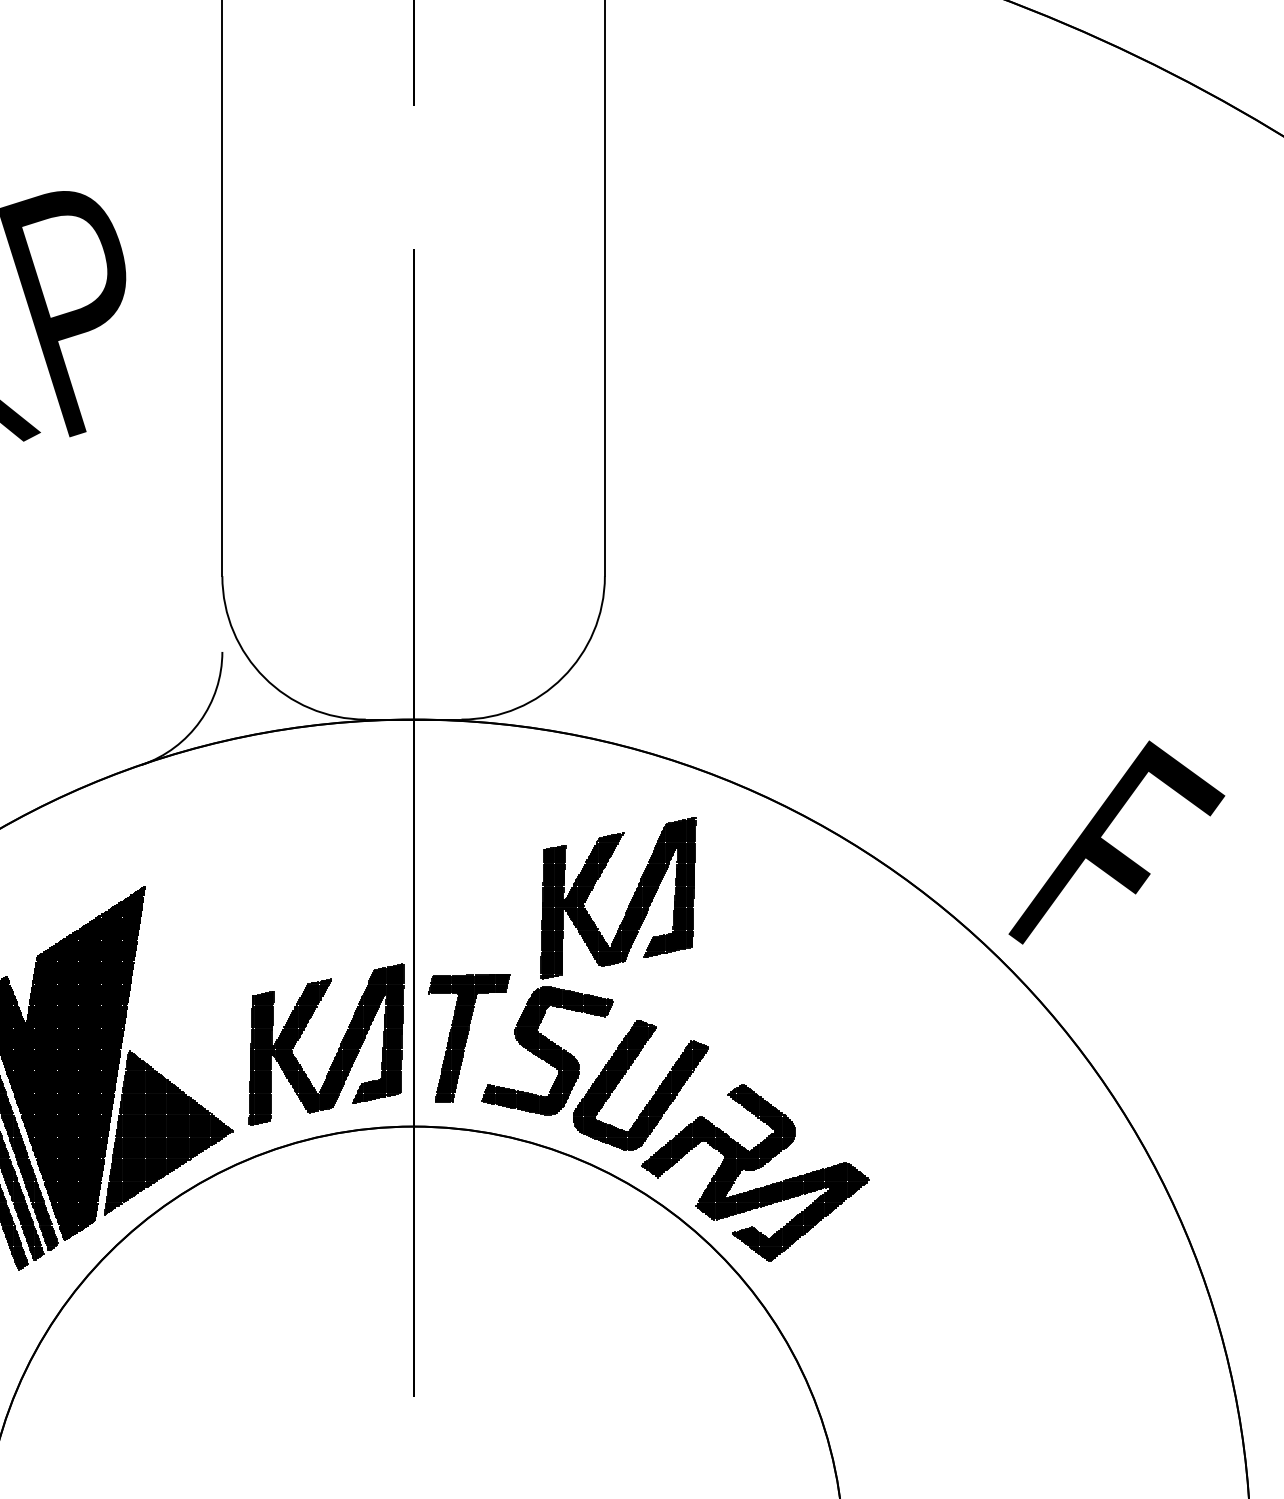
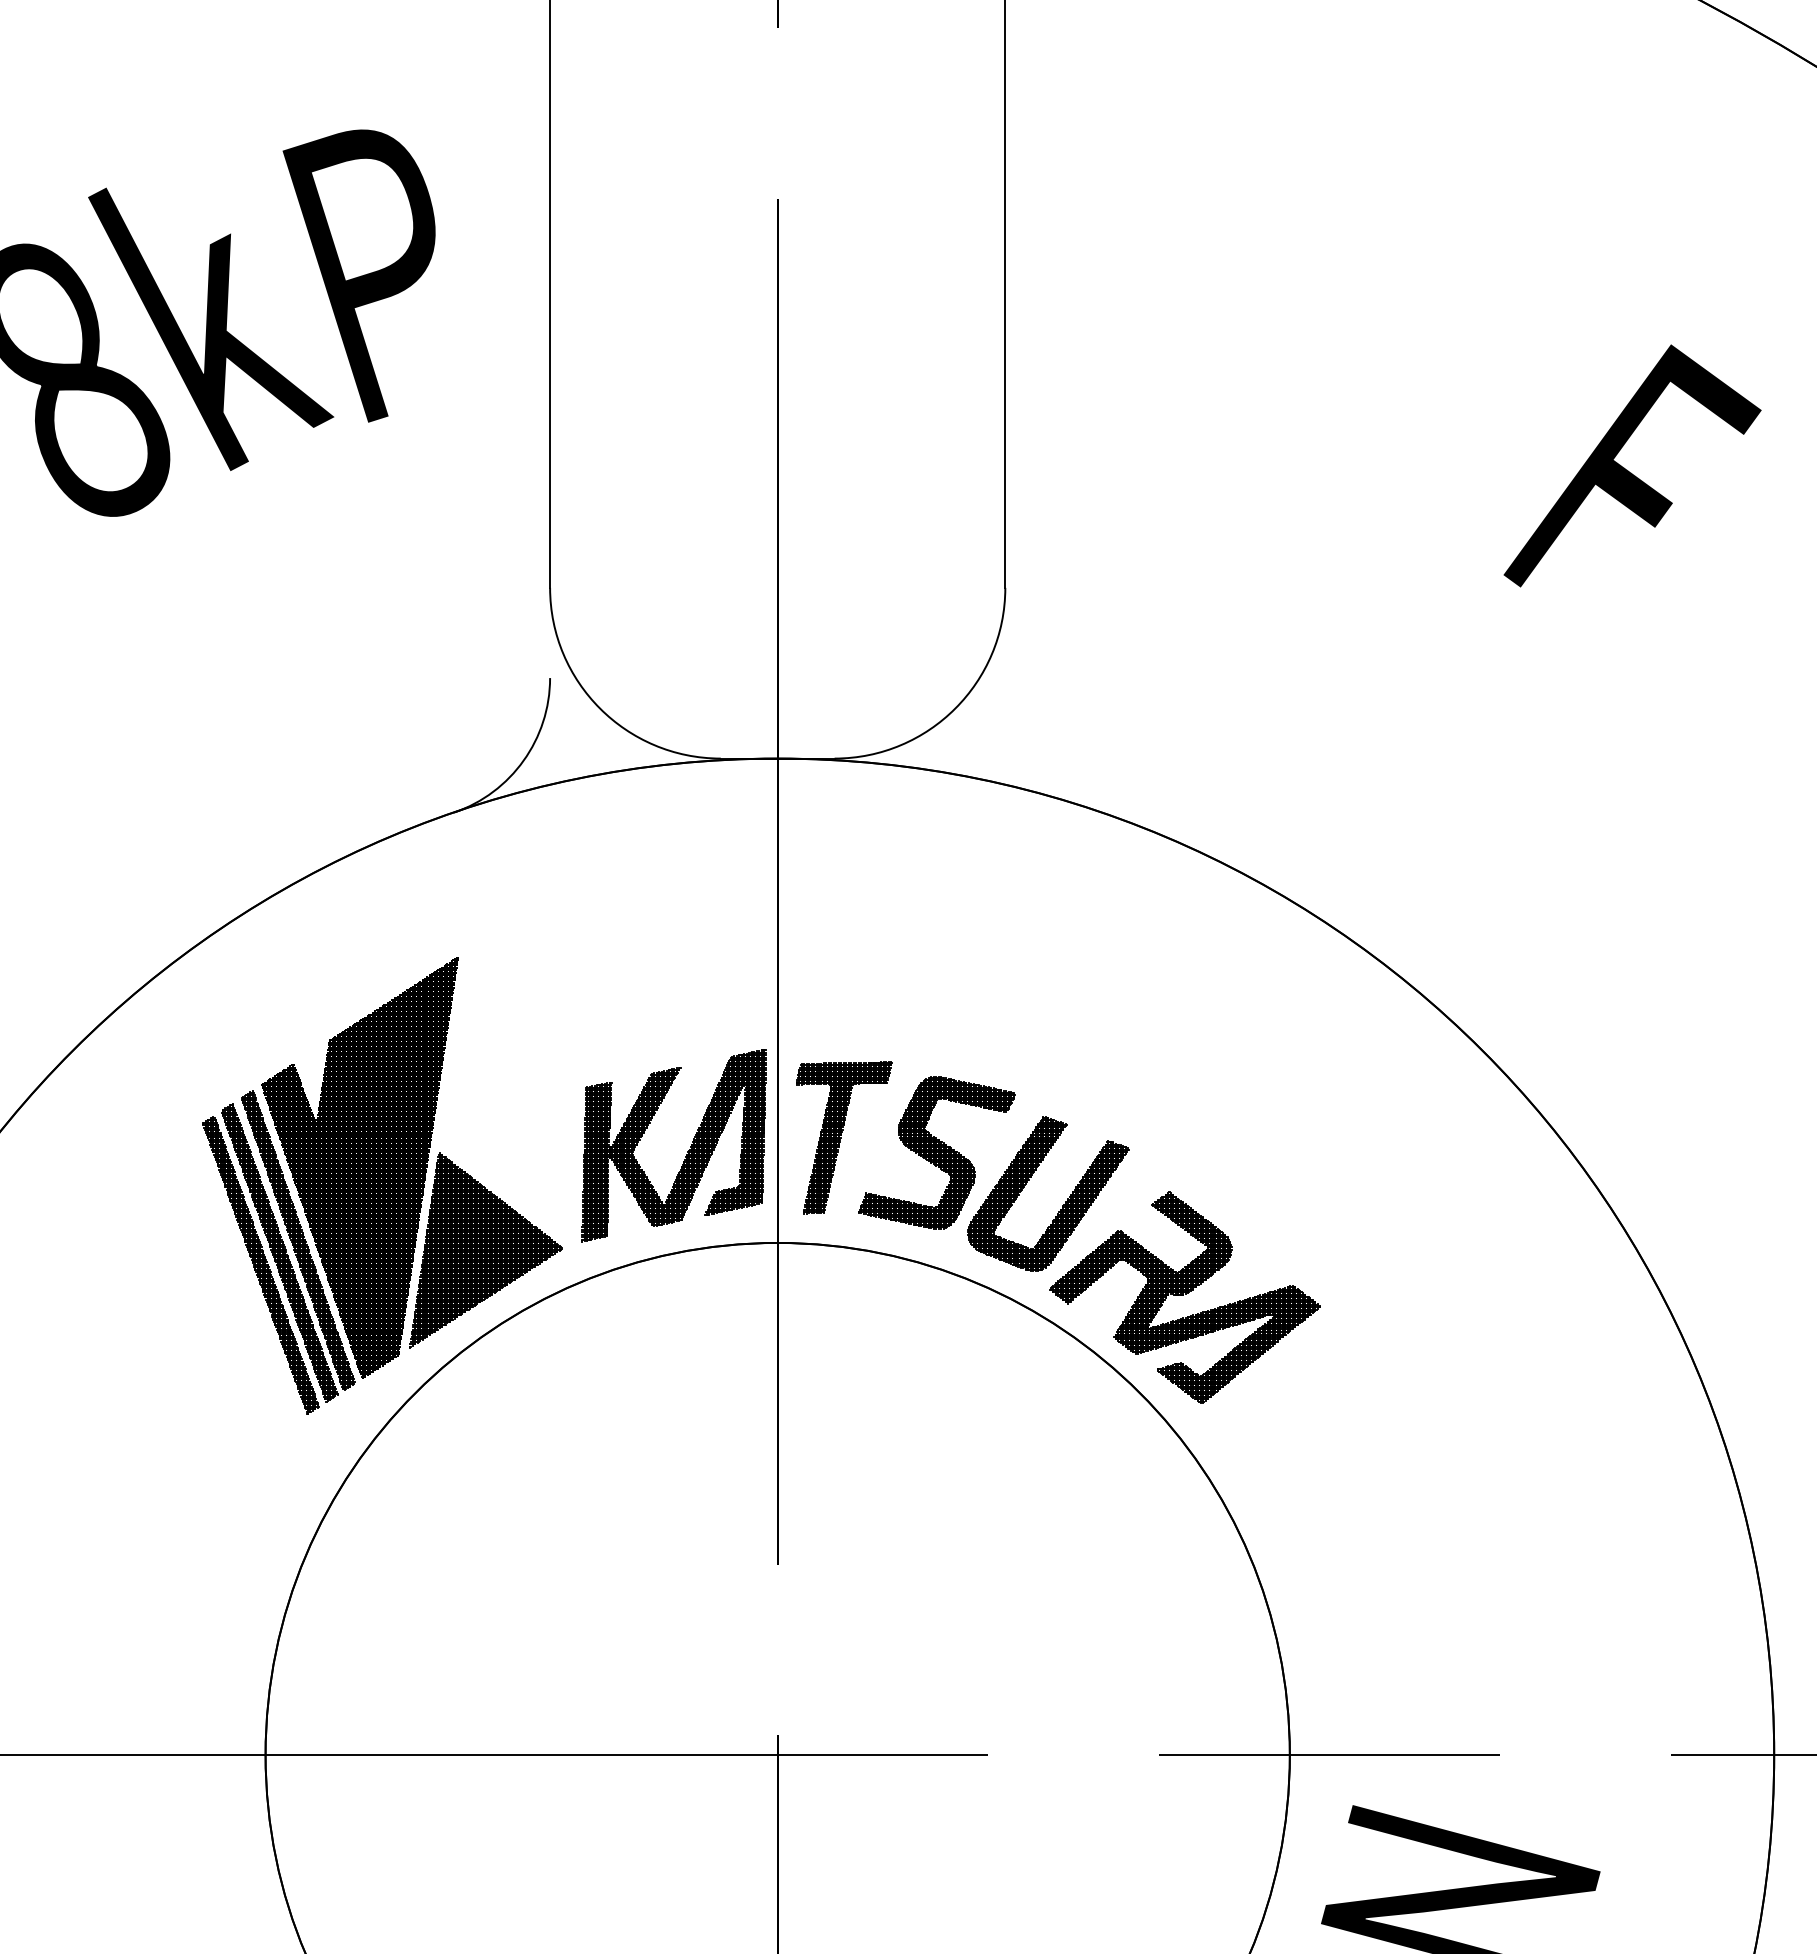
text: (1116, 842) -> (1632, 465), moved
part: (629, 903) -> (1034, 977), removed

